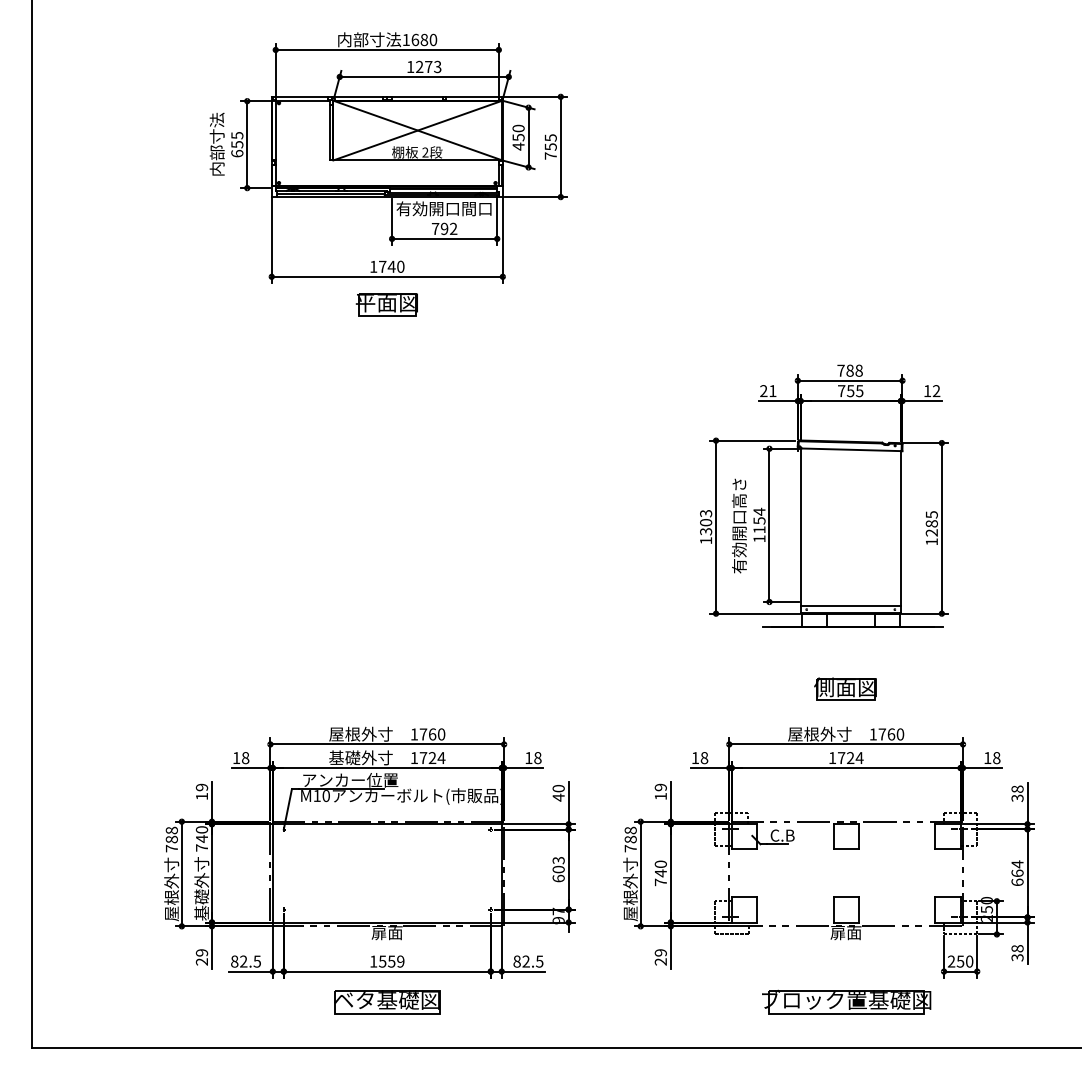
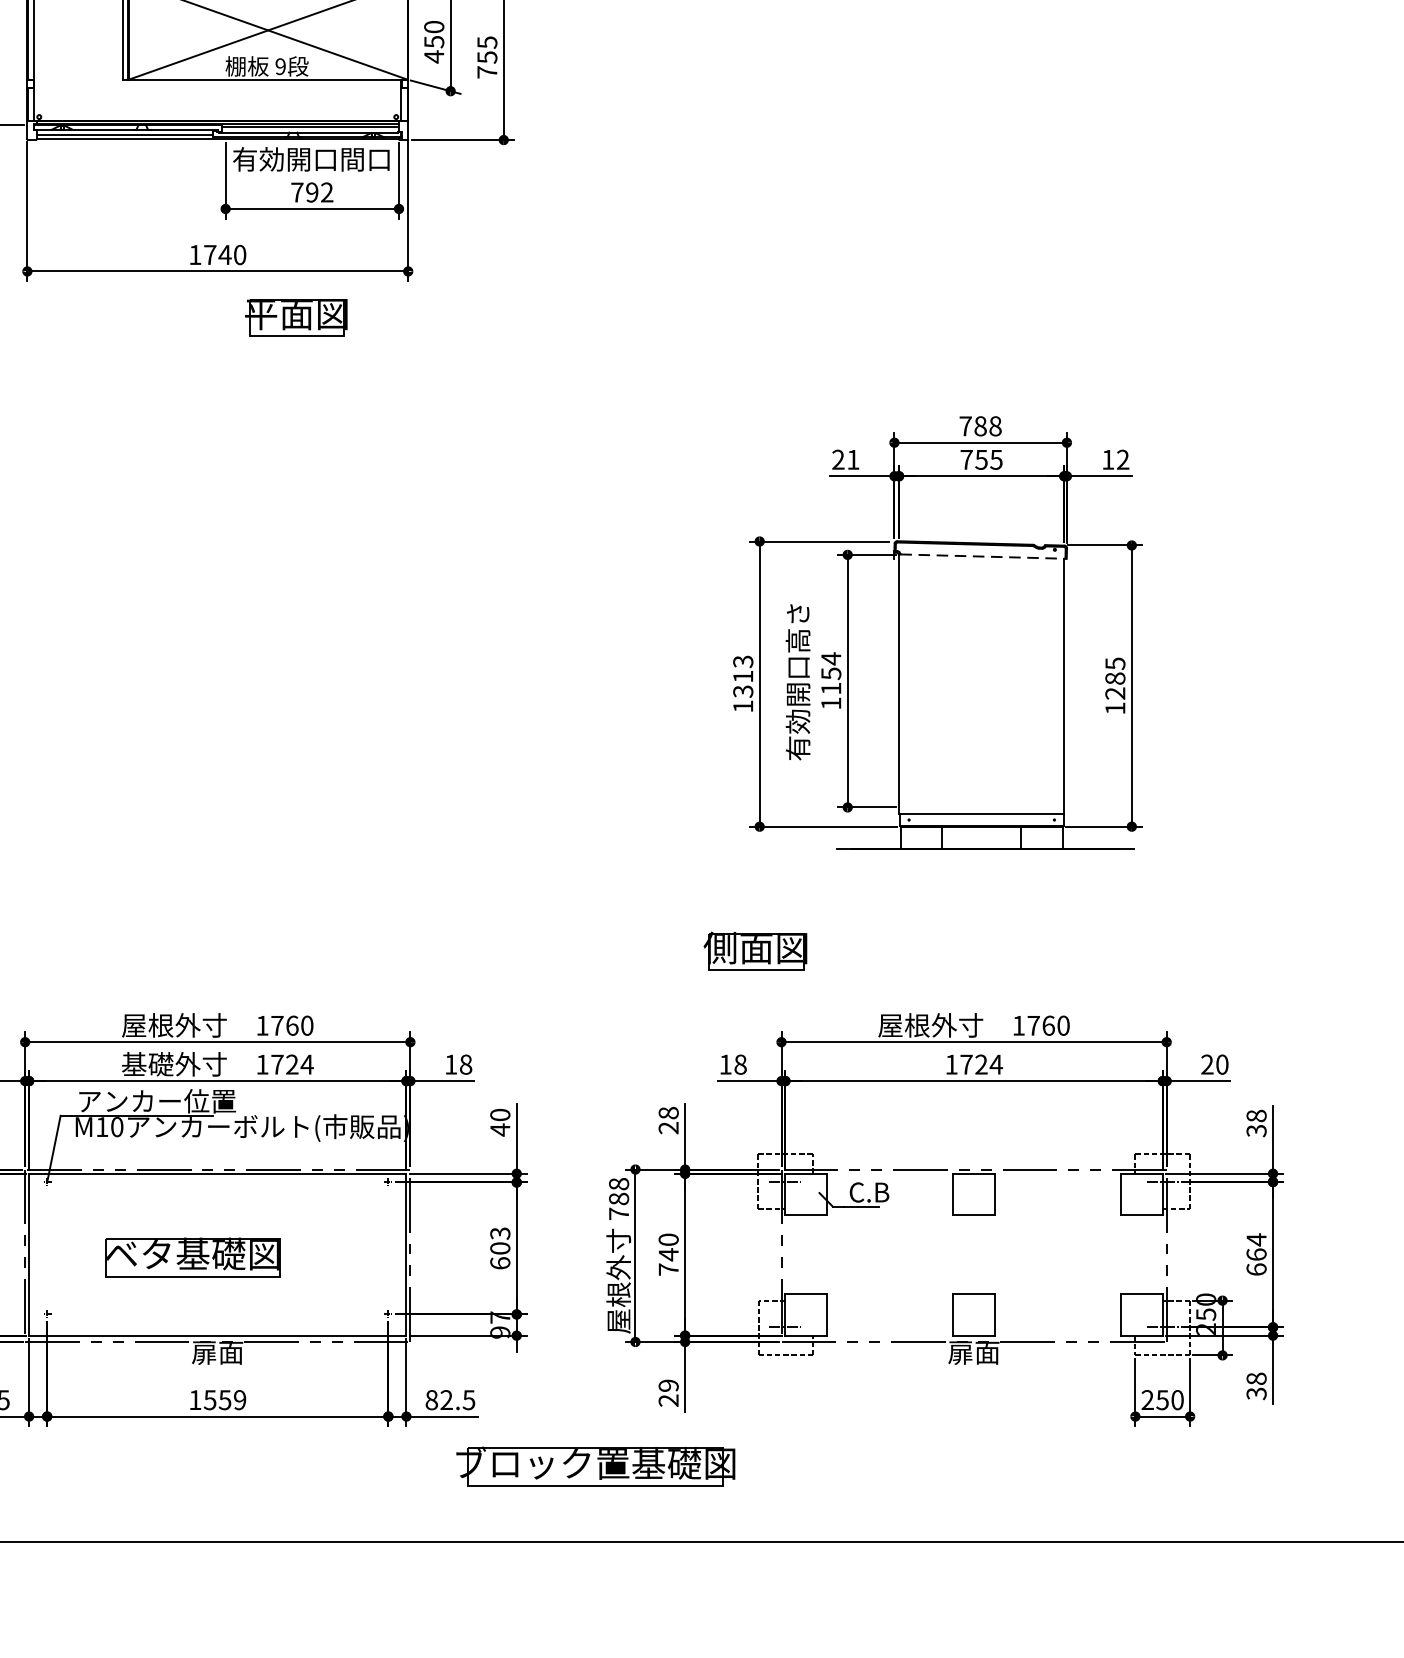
text: (425, 152) -> (280, 66), 2 -> 9
part: (386, 304) -> (295, 317), moved
line: (852, 449) -> (984, 556), solid -> dashed
text: (706, 522) -> (743, 676), 1303 -> 1313
part: (845, 688) -> (755, 949), moved
text: (992, 757) -> (1215, 1063), 18 -> 20
text: (660, 791) -> (668, 1119), 19 -> 28
part: (846, 1001) -> (595, 1465), moved
part: (387, 1002) -> (193, 1258), moved

